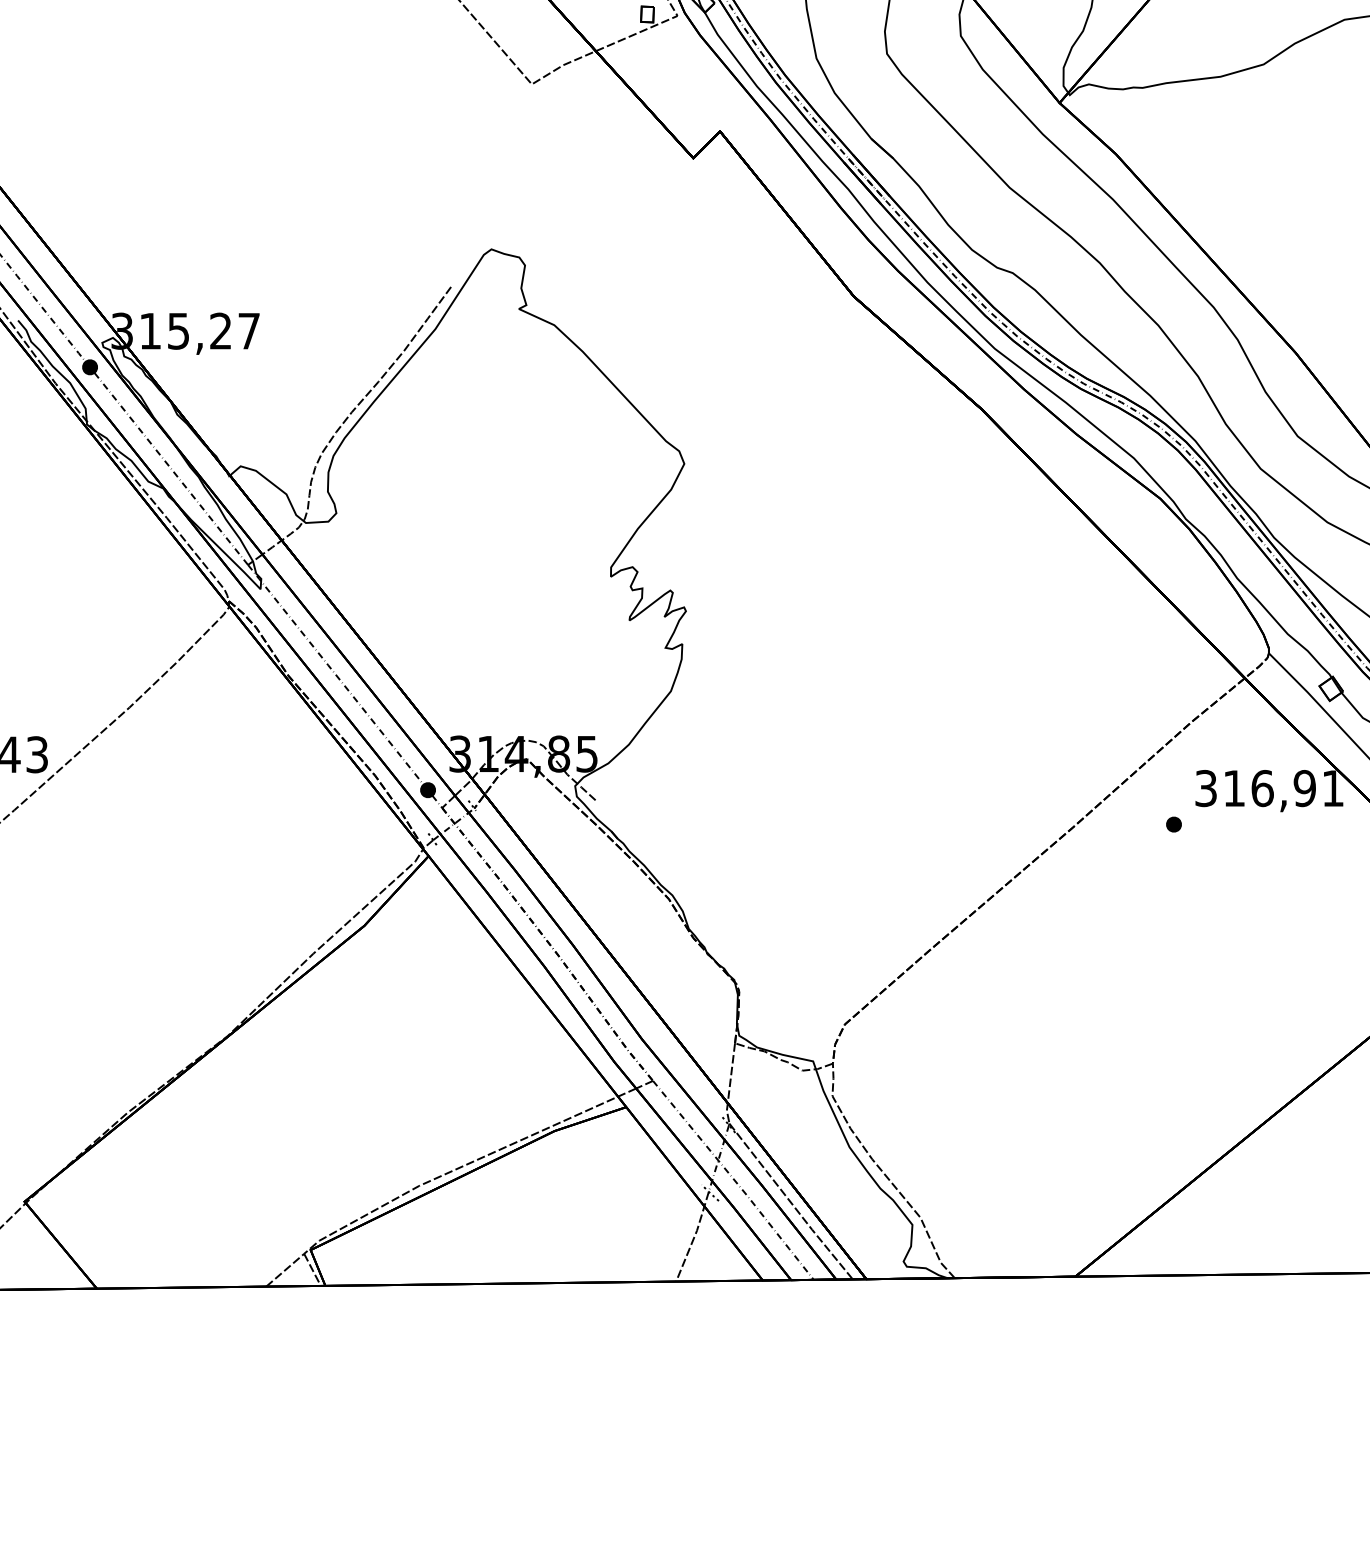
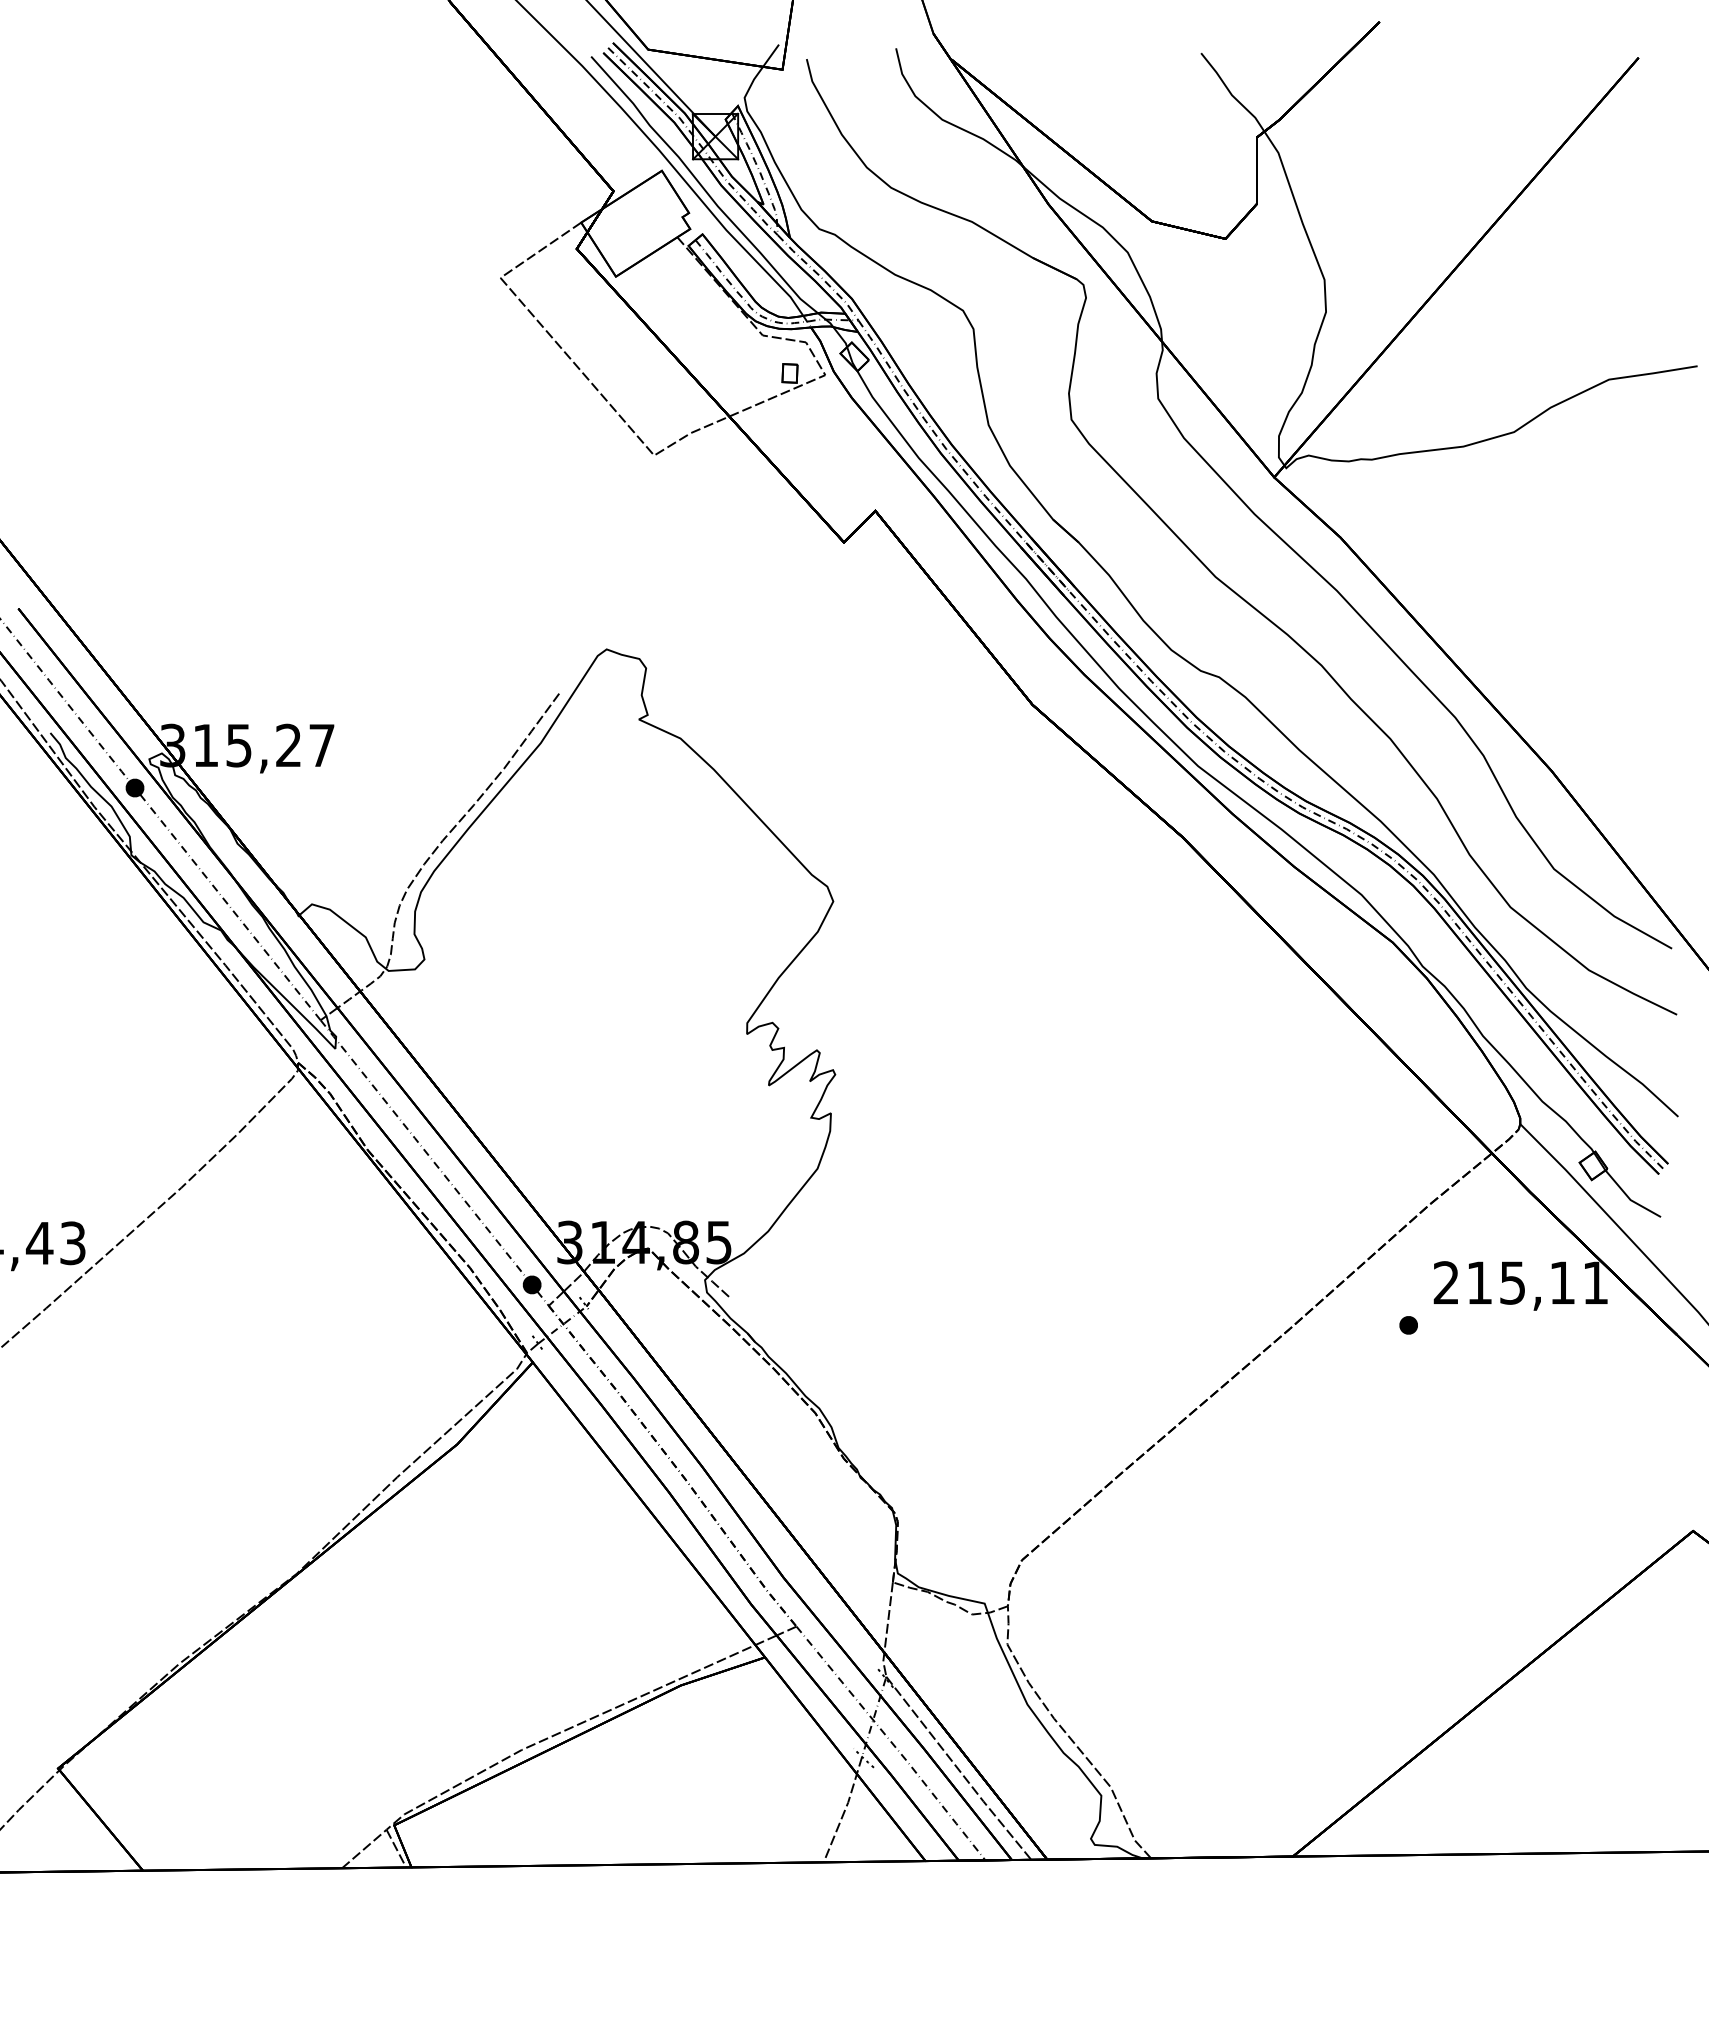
text: (1255, 788) -> (1504, 1282), 316,91 -> 215,11

